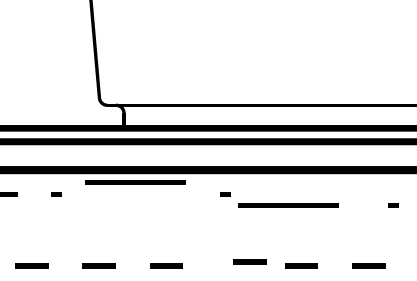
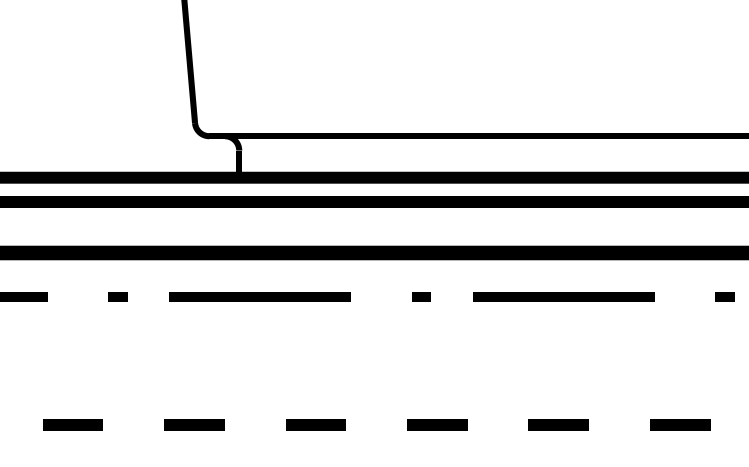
line: (135, 182) -> (259, 296), moved
line: (288, 205) -> (564, 296), moved
line: (393, 205) -> (724, 296), moved
line: (249, 261) -> (436, 424), moved

